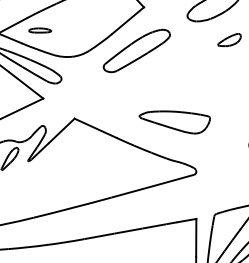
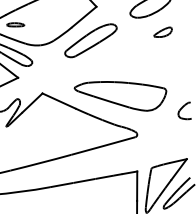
part: (174, 122) -> (120, 96), size x1.67

